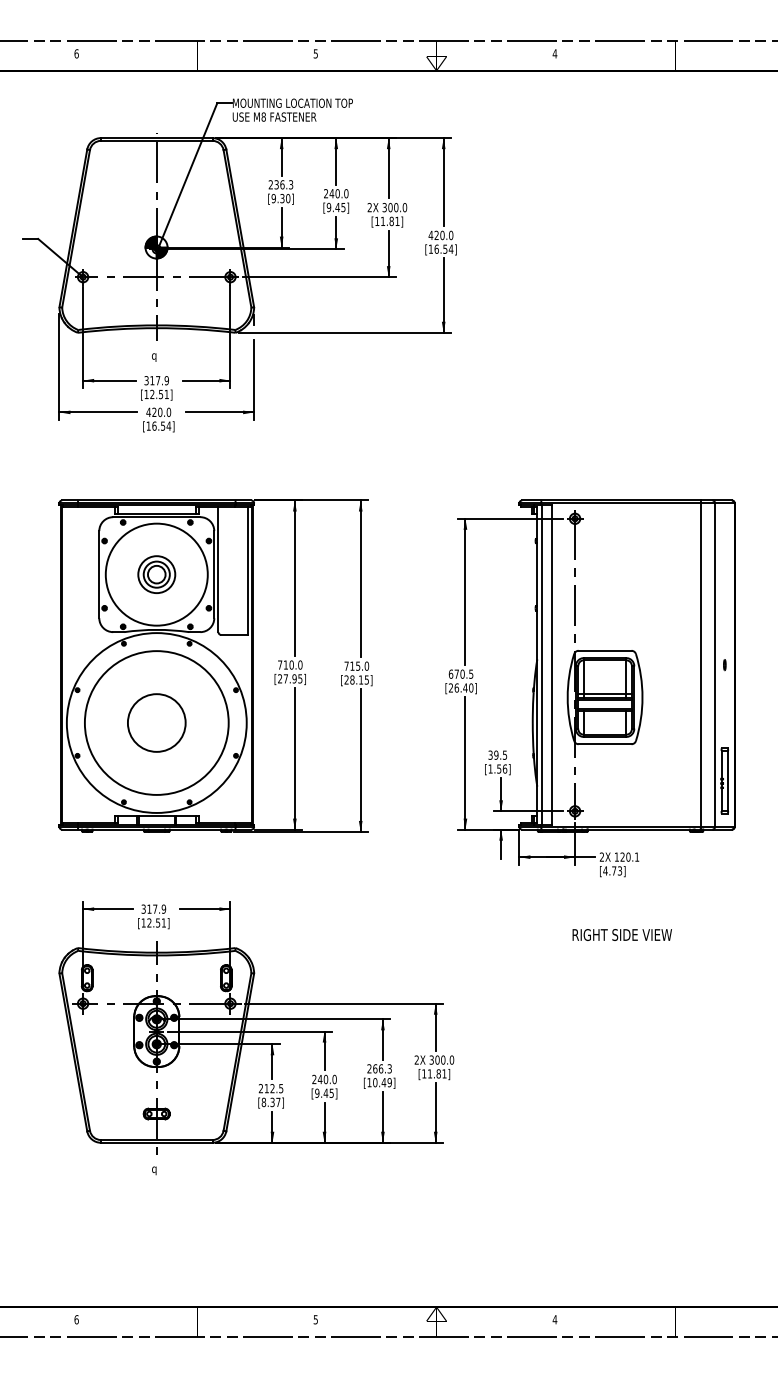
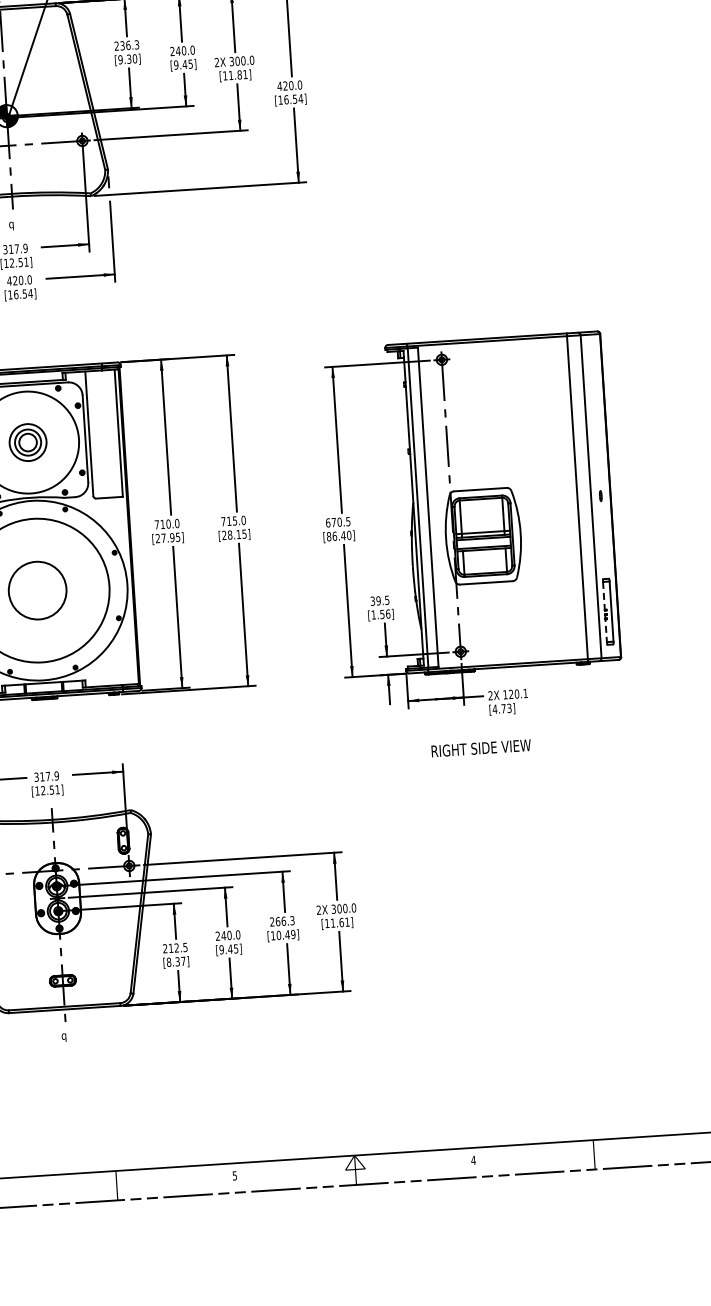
text: (450, 687) -> (328, 536), [26.40] -> [86.40]
line: (721, 781) -> (604, 612), solid -> dashed
text: (621, 934) -> (480, 747), moved
text: (438, 1073) -> (341, 922), [11.81] -> [11.61]

